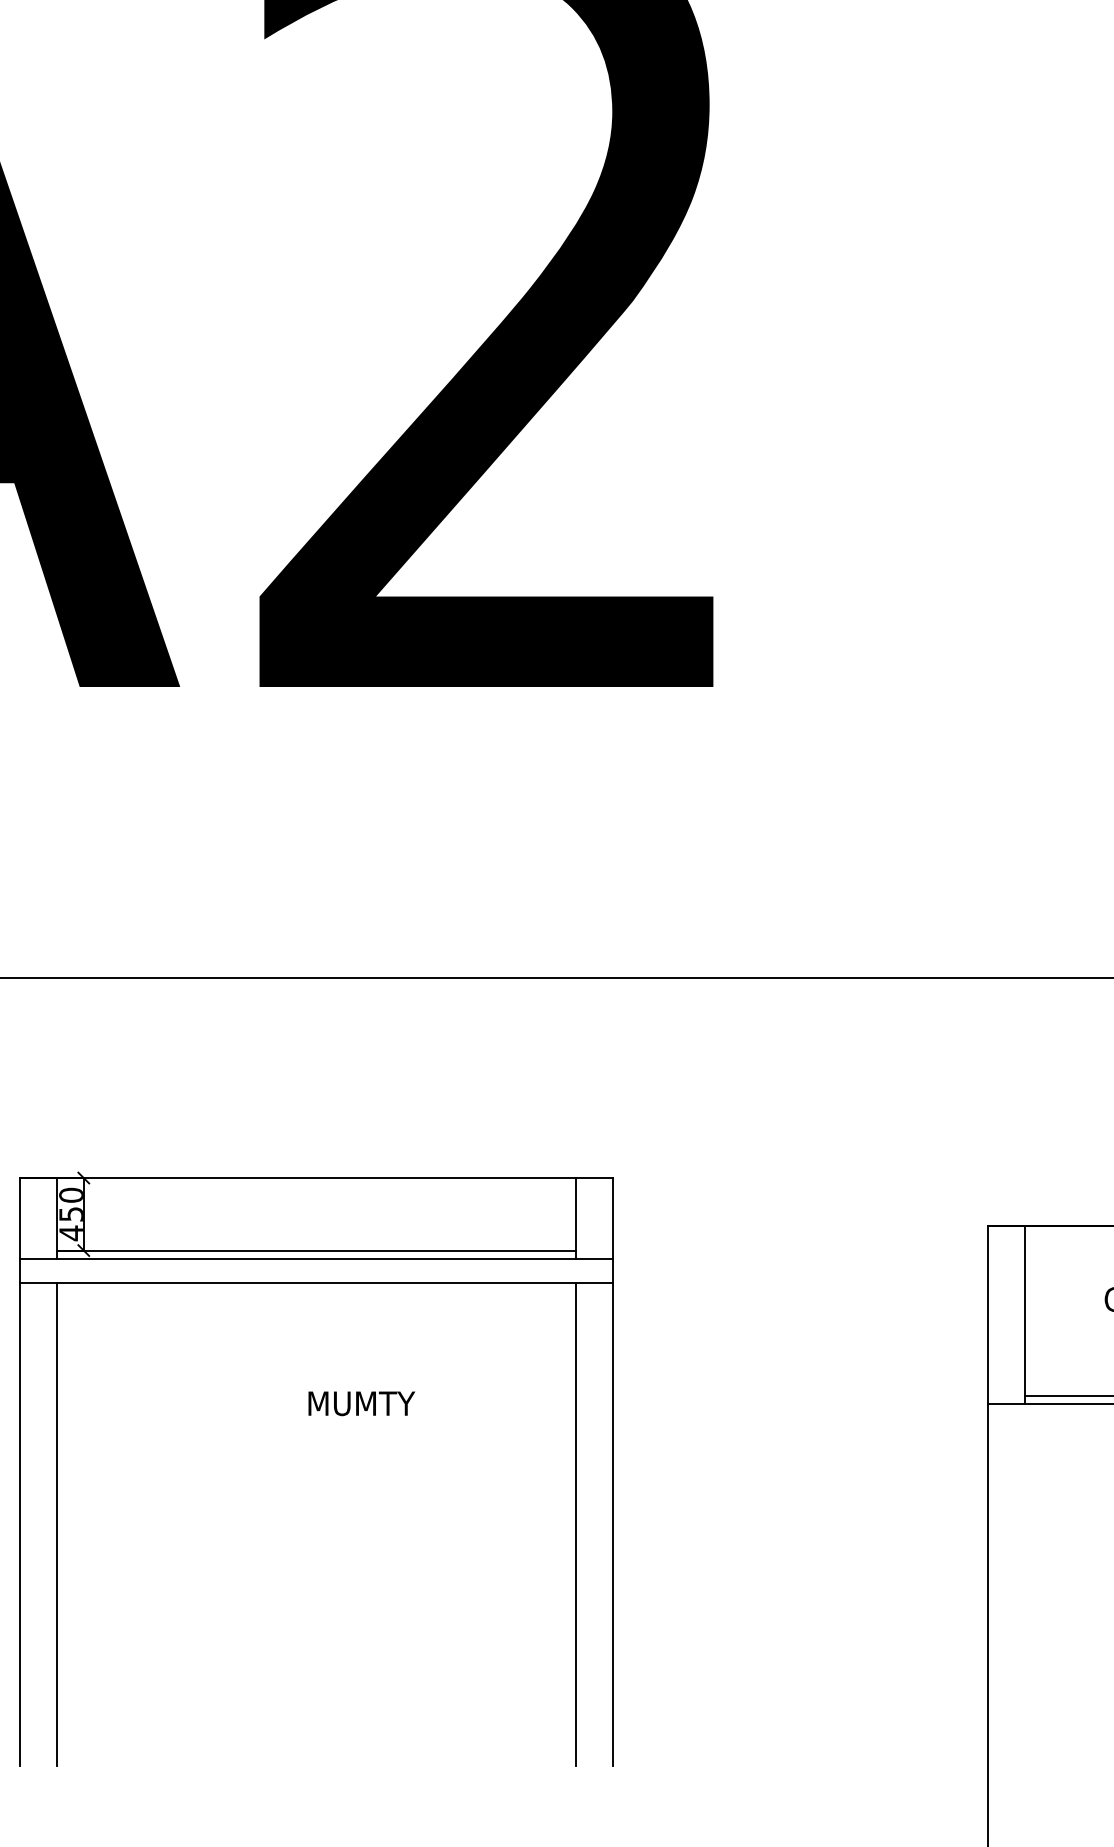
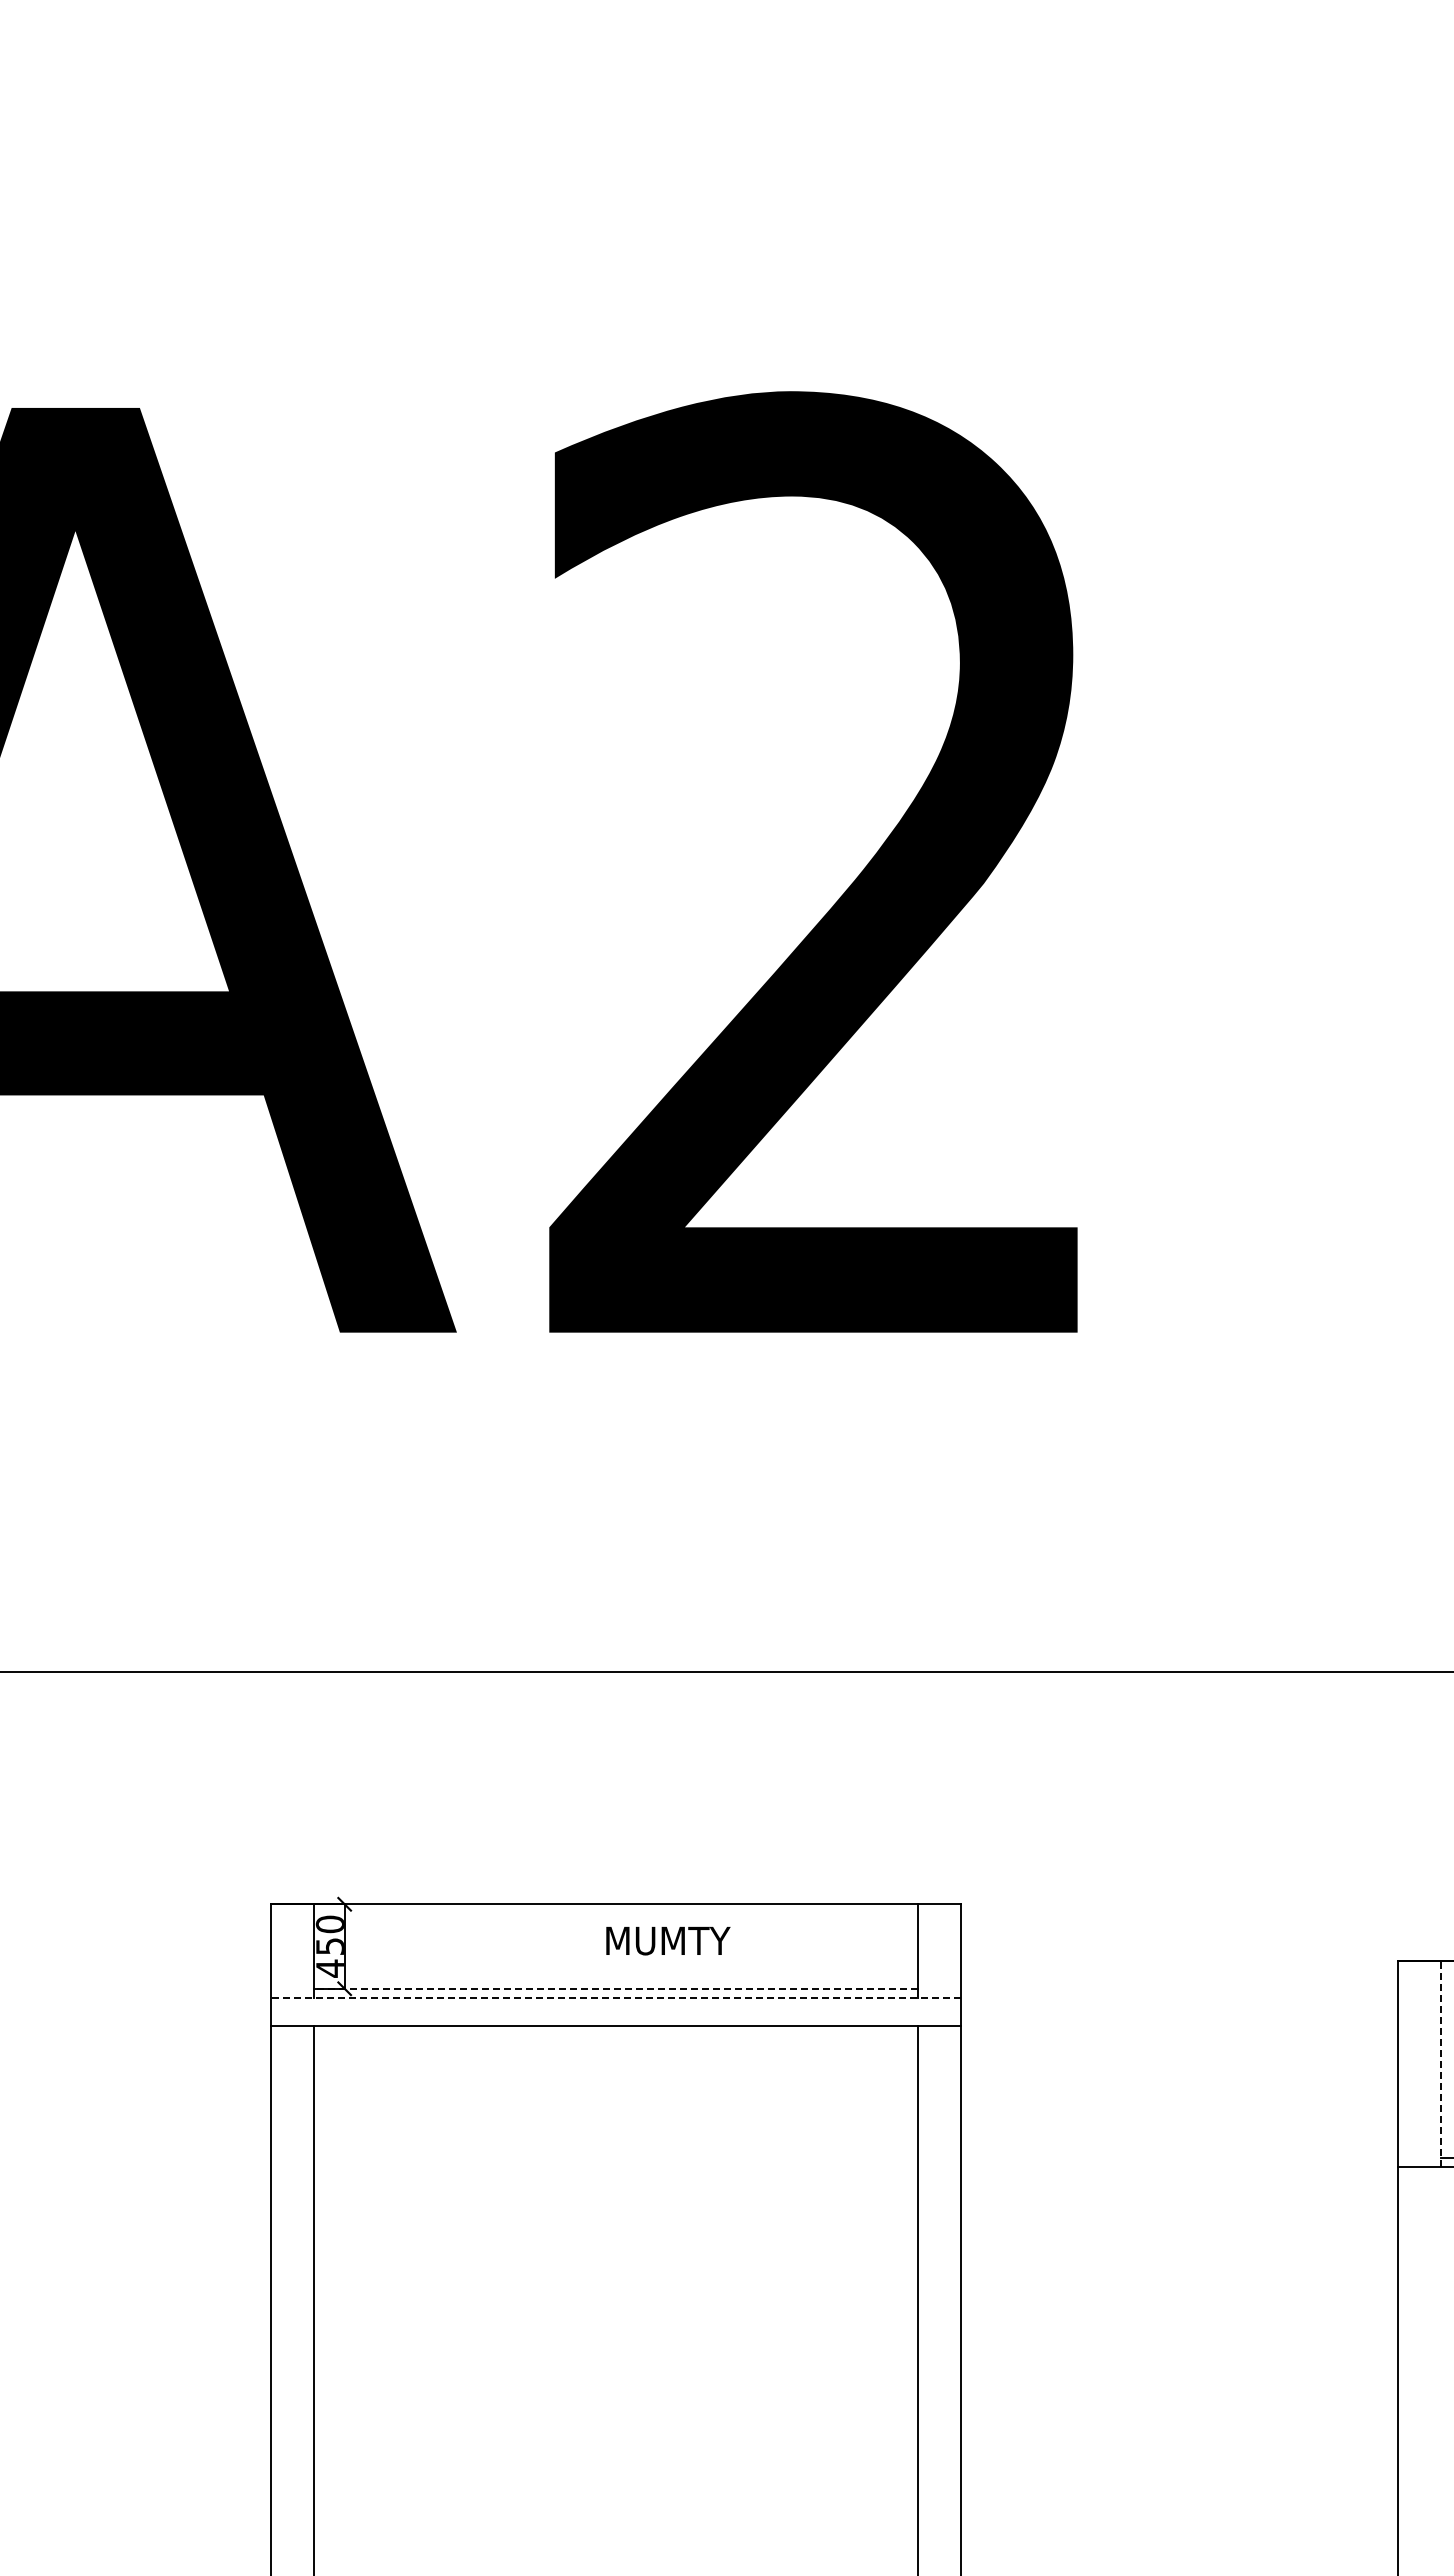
line: (316, 1250) -> (615, 1988), solid -> dashed
line: (316, 1258) -> (615, 1998), solid -> dashed
line: (1025, 1314) -> (1440, 2063), solid -> dashed
text: (361, 1403) -> (668, 1940), moved

